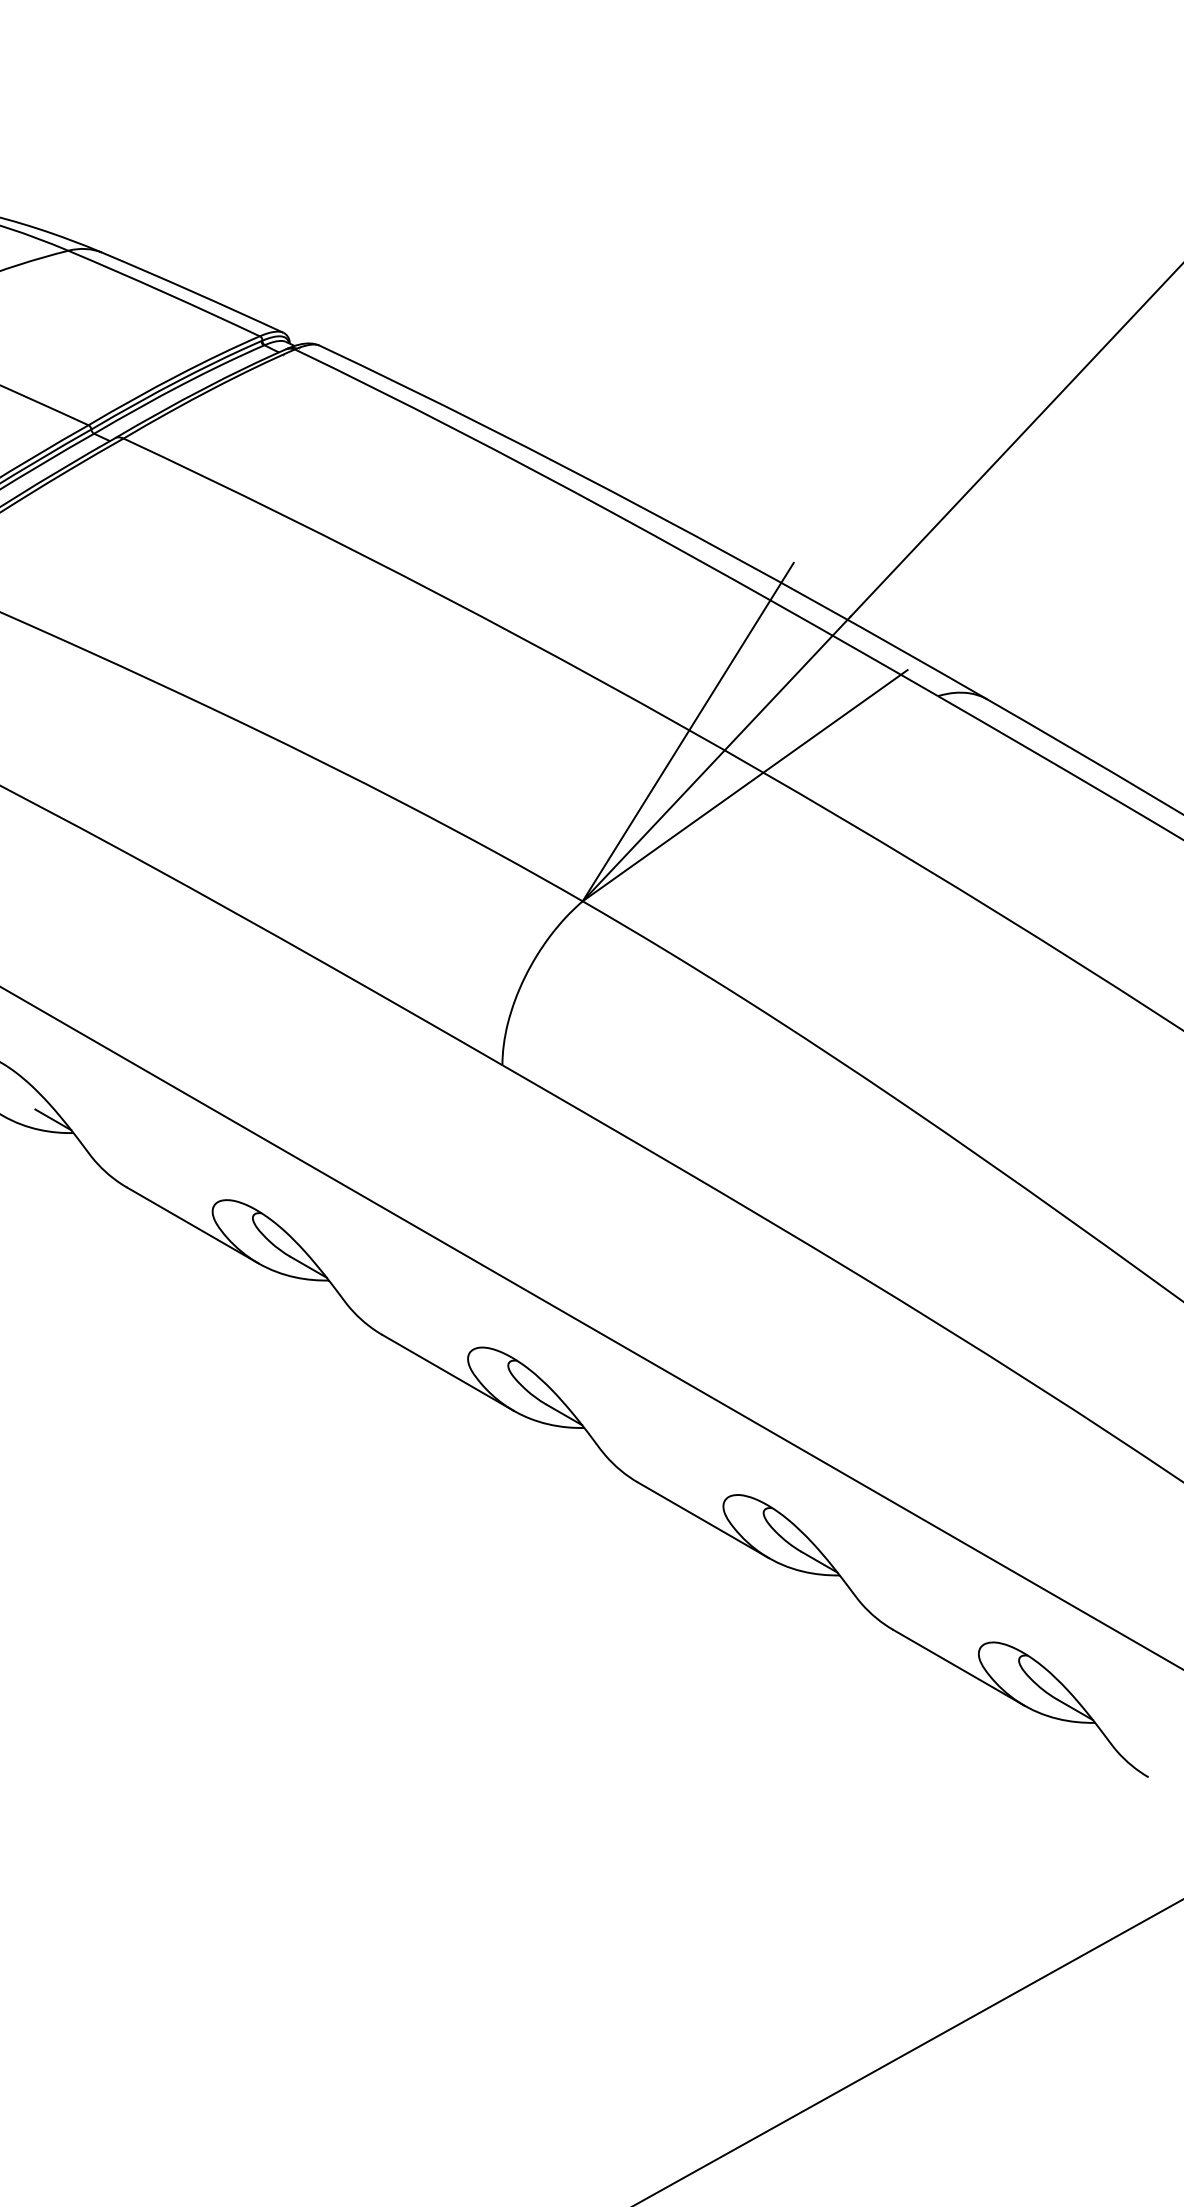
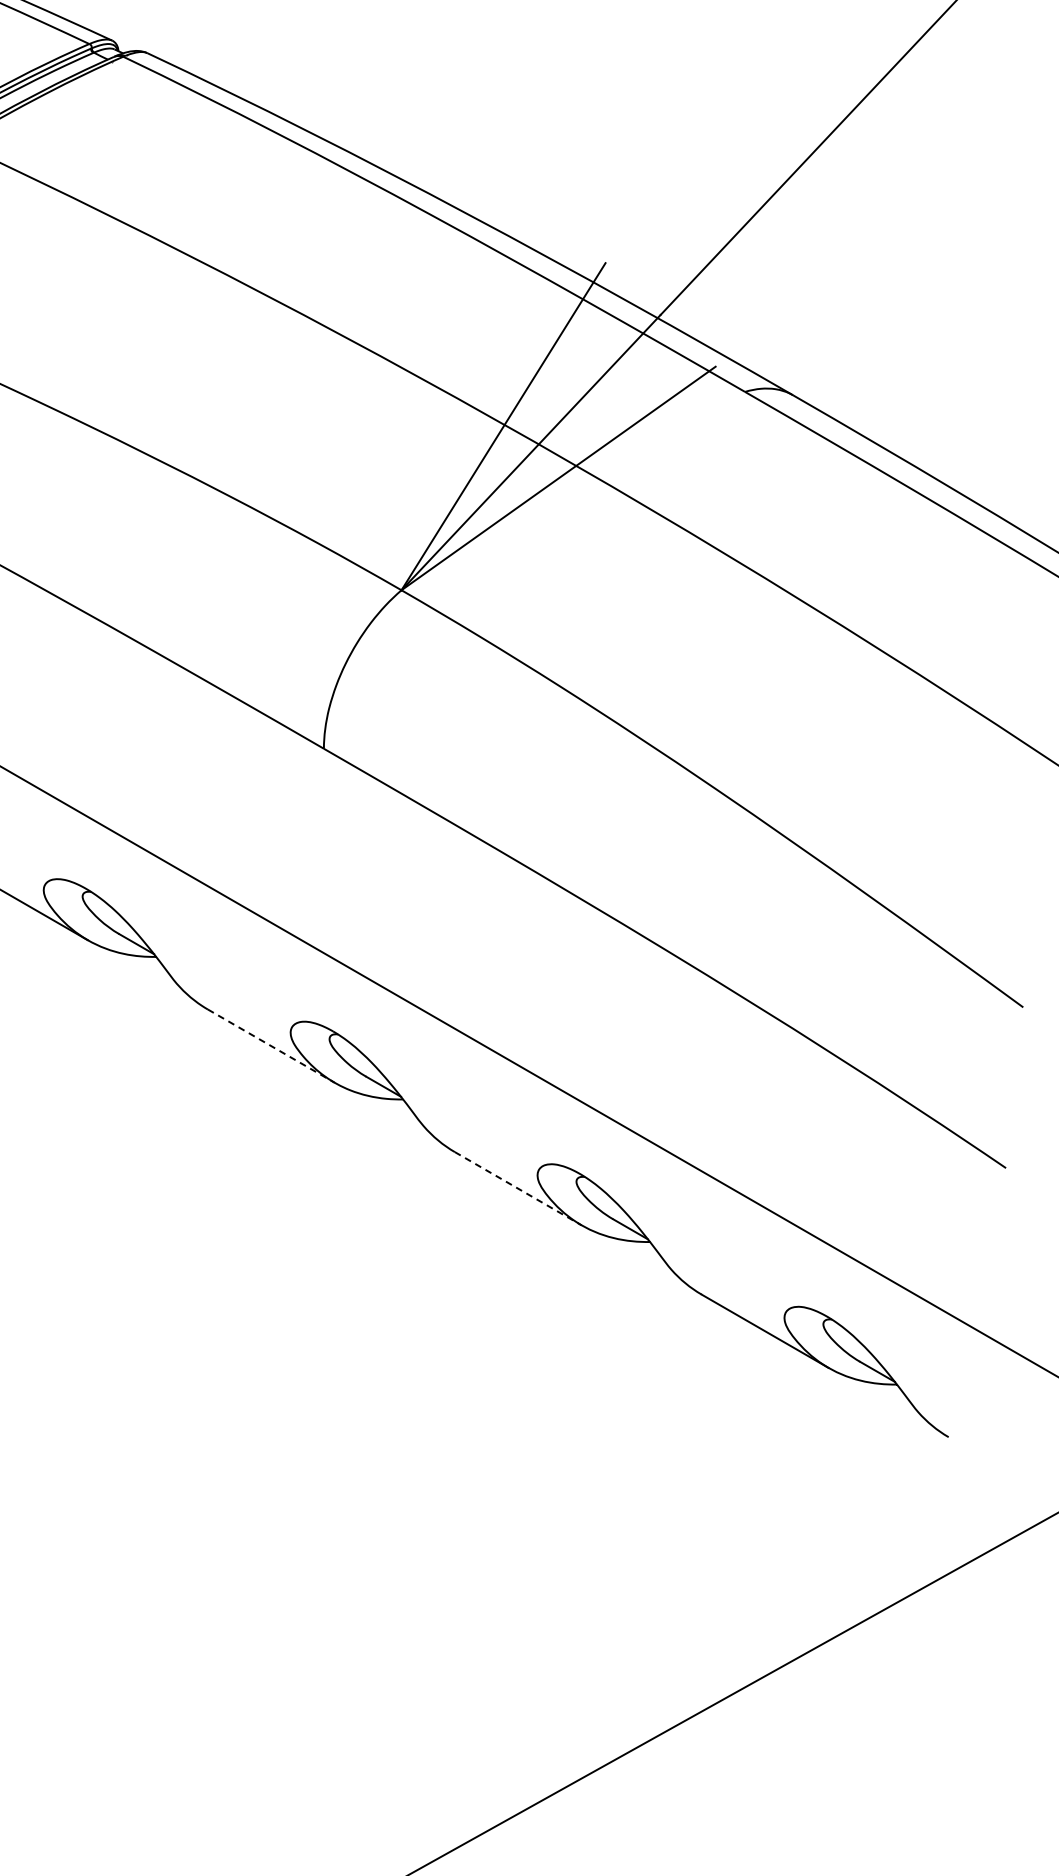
line: (448, 1372) -> (271, 1045), solid -> dashed
line: (703, 1520) -> (518, 1188), solid -> dashed

